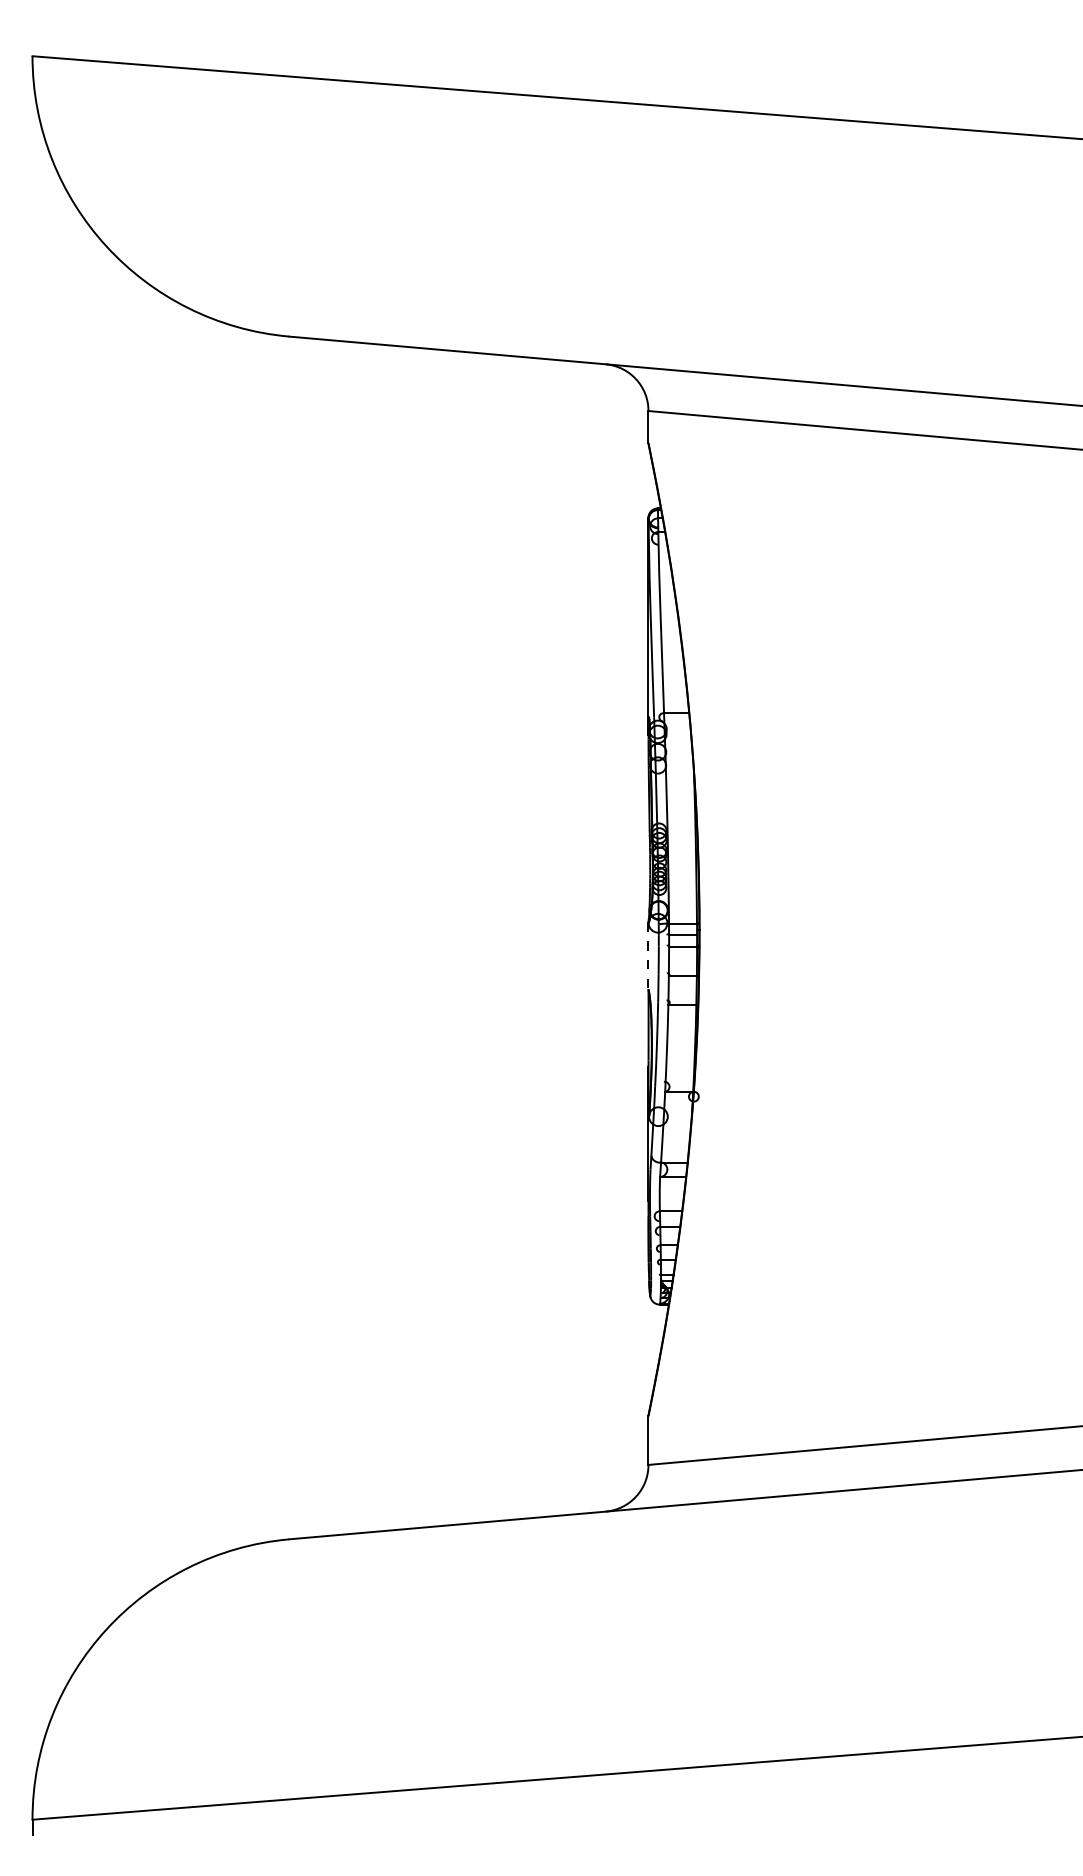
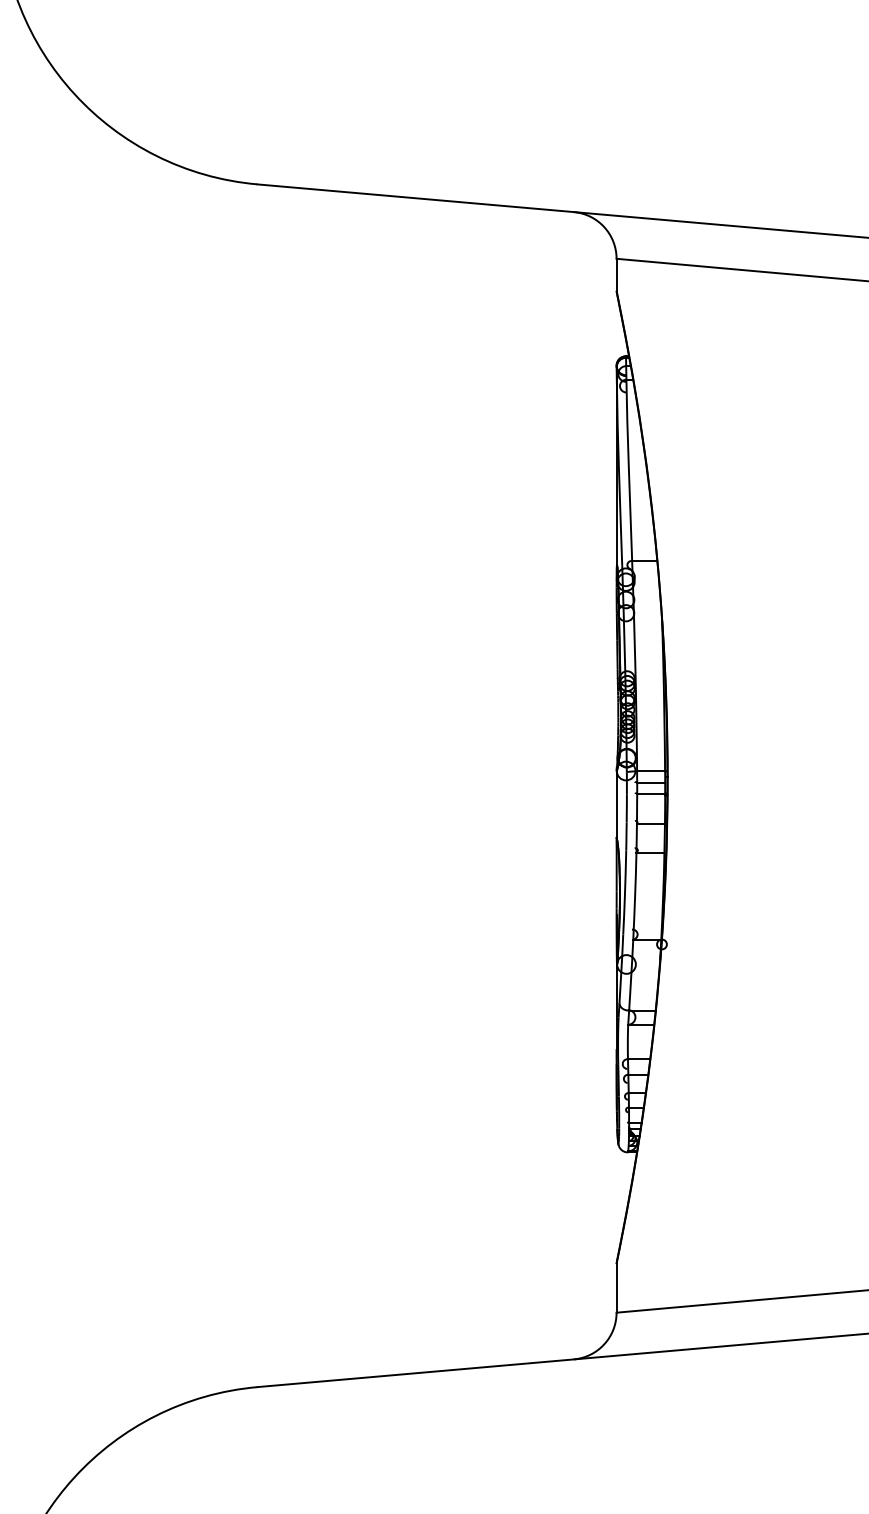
line: (648, 957) -> (616, 805), dashed -> solid

